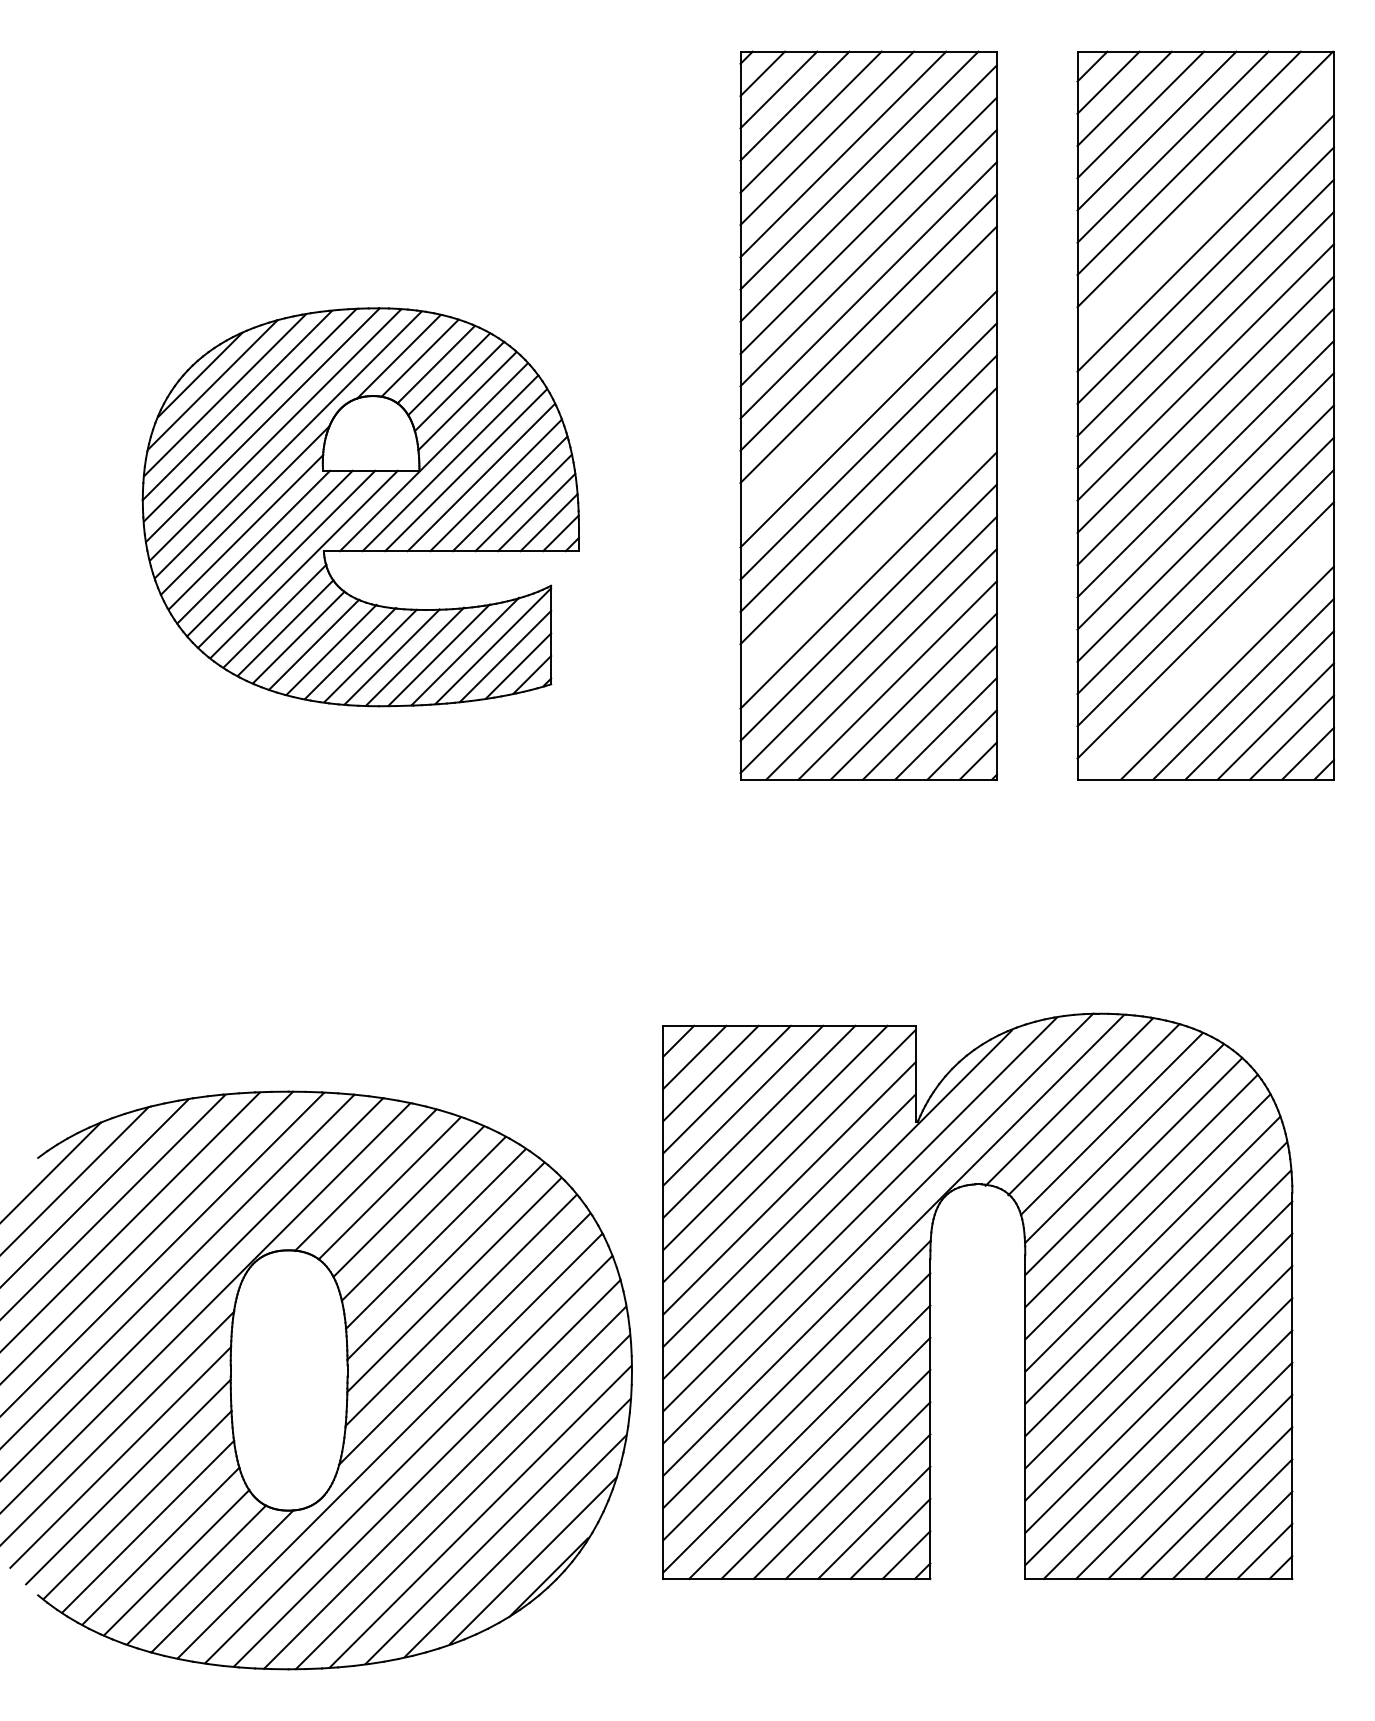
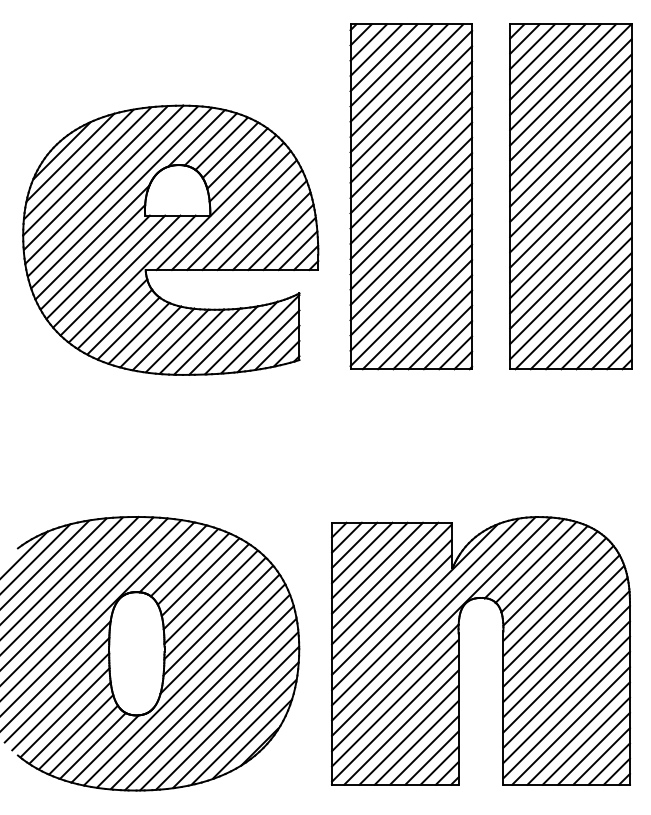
line: (1204, 210) -> (570, 99), added
line: (869, 387) -> (411, 183), added
part: (360, 505) -> (170, 239), size x1.43
line: (869, 547) -> (411, 259), added
line: (1211, 657) -> (573, 311), added
part: (932, 1295) -> (459, 650), moved

